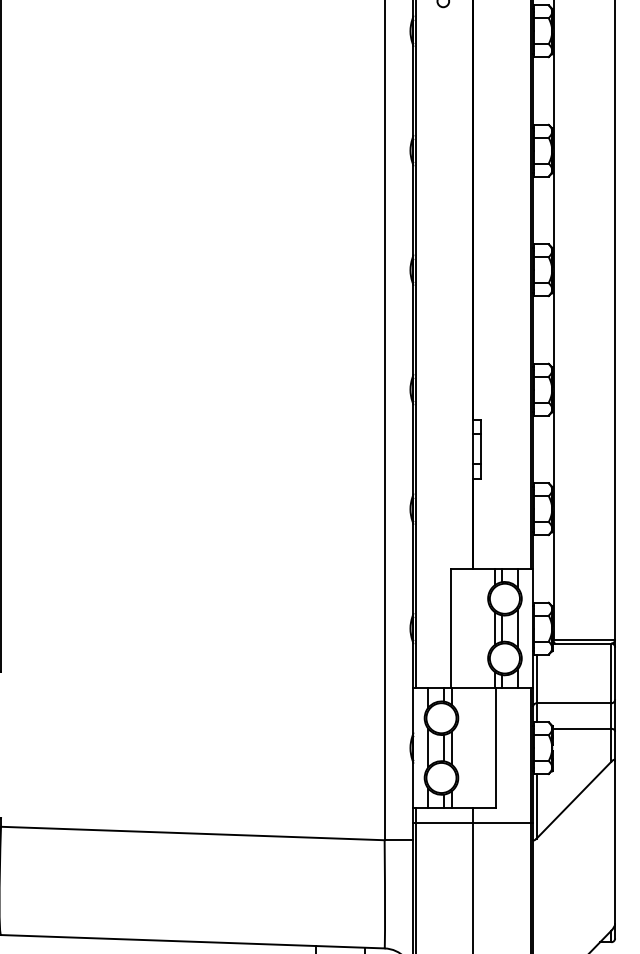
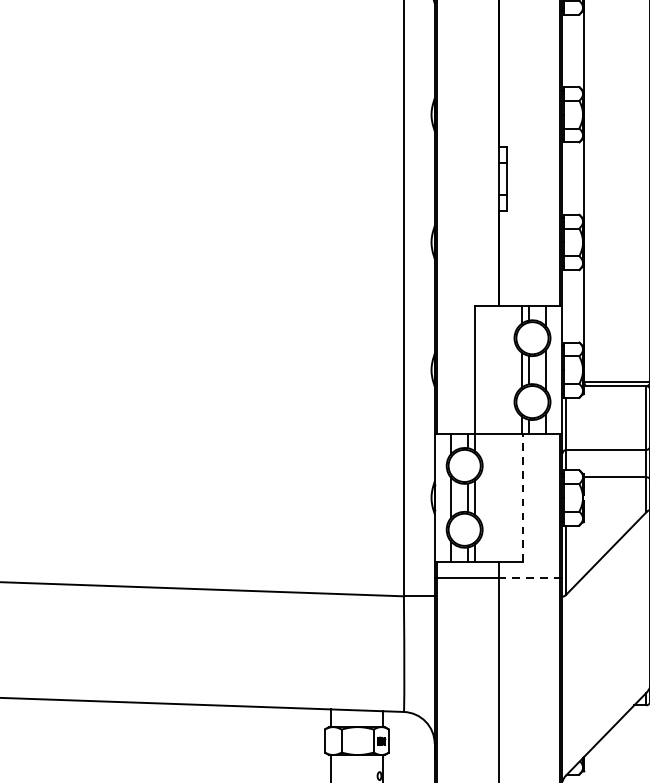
line: (495, 748) -> (522, 498), solid -> dashed
line: (502, 822) -> (529, 577), solid -> dashed

